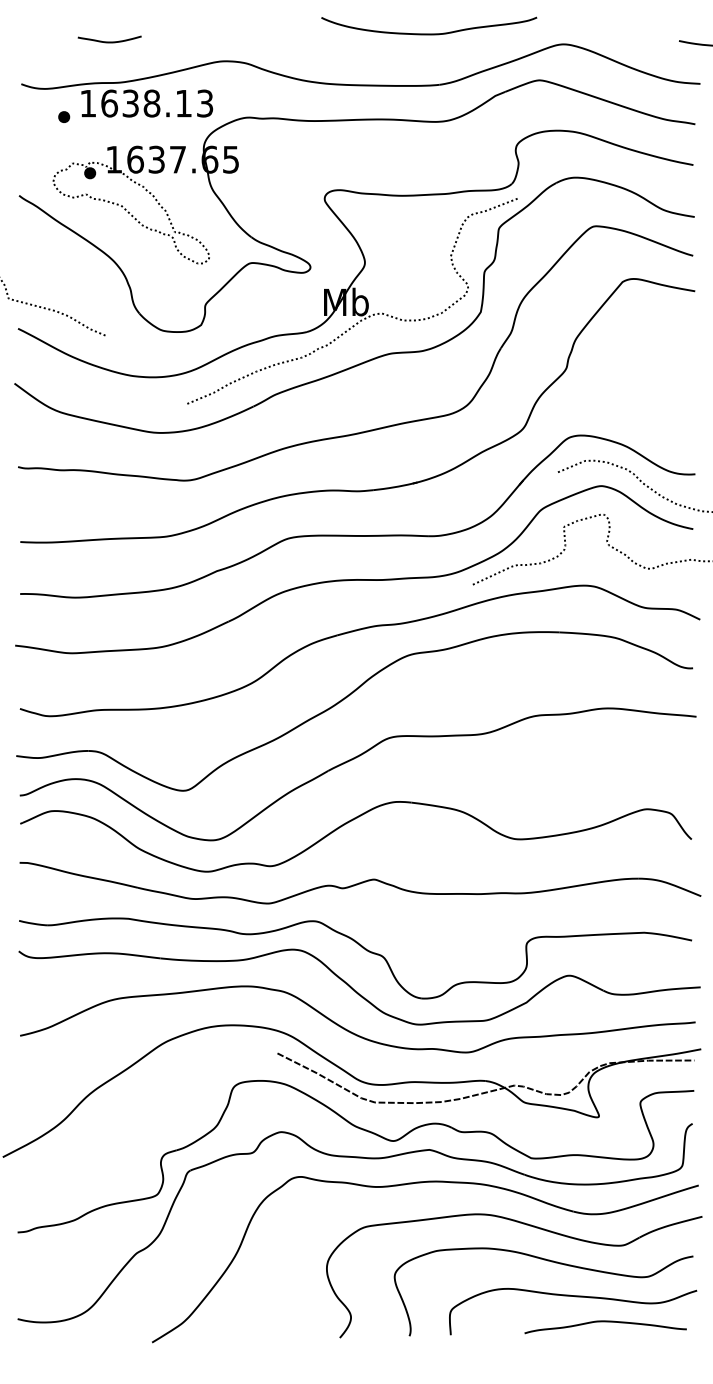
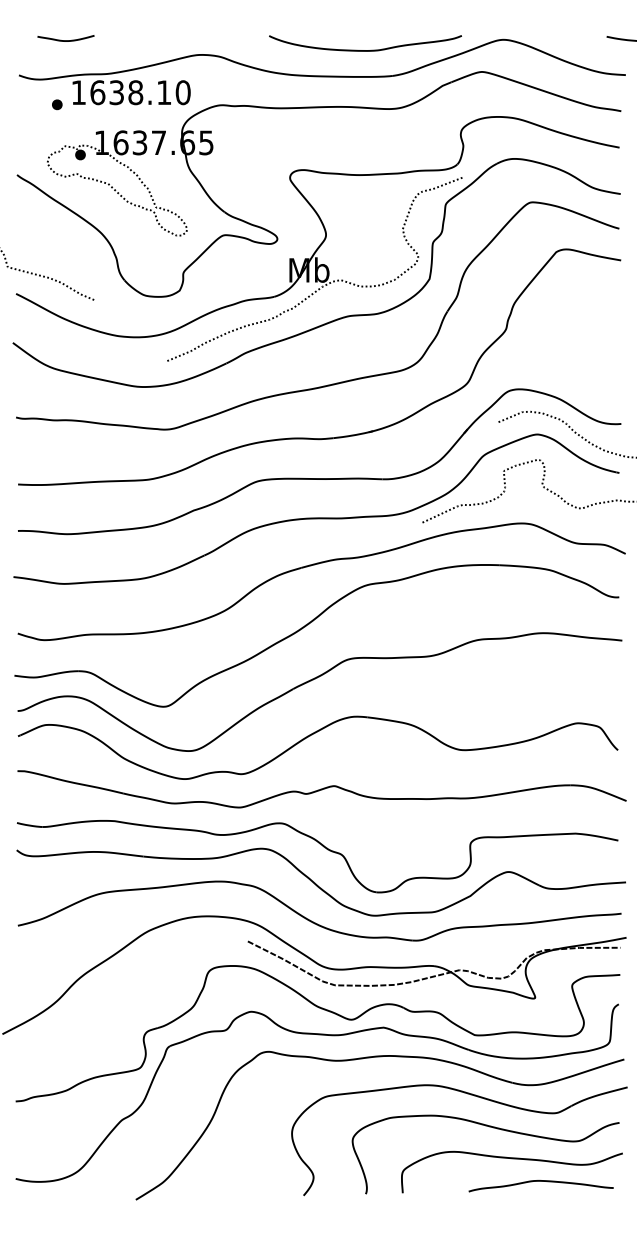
curve: (429, 33) -> (365, 50), moved
curve: (109, 41) -> (65, 40), moved
text: (204, 103) -> (182, 92), 1638.13 -> 1638.10

